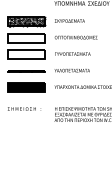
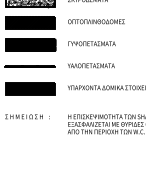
hatch: (26, 37) -> (30, 21), added
hatch: (25, 54) -> (28, 44), added

